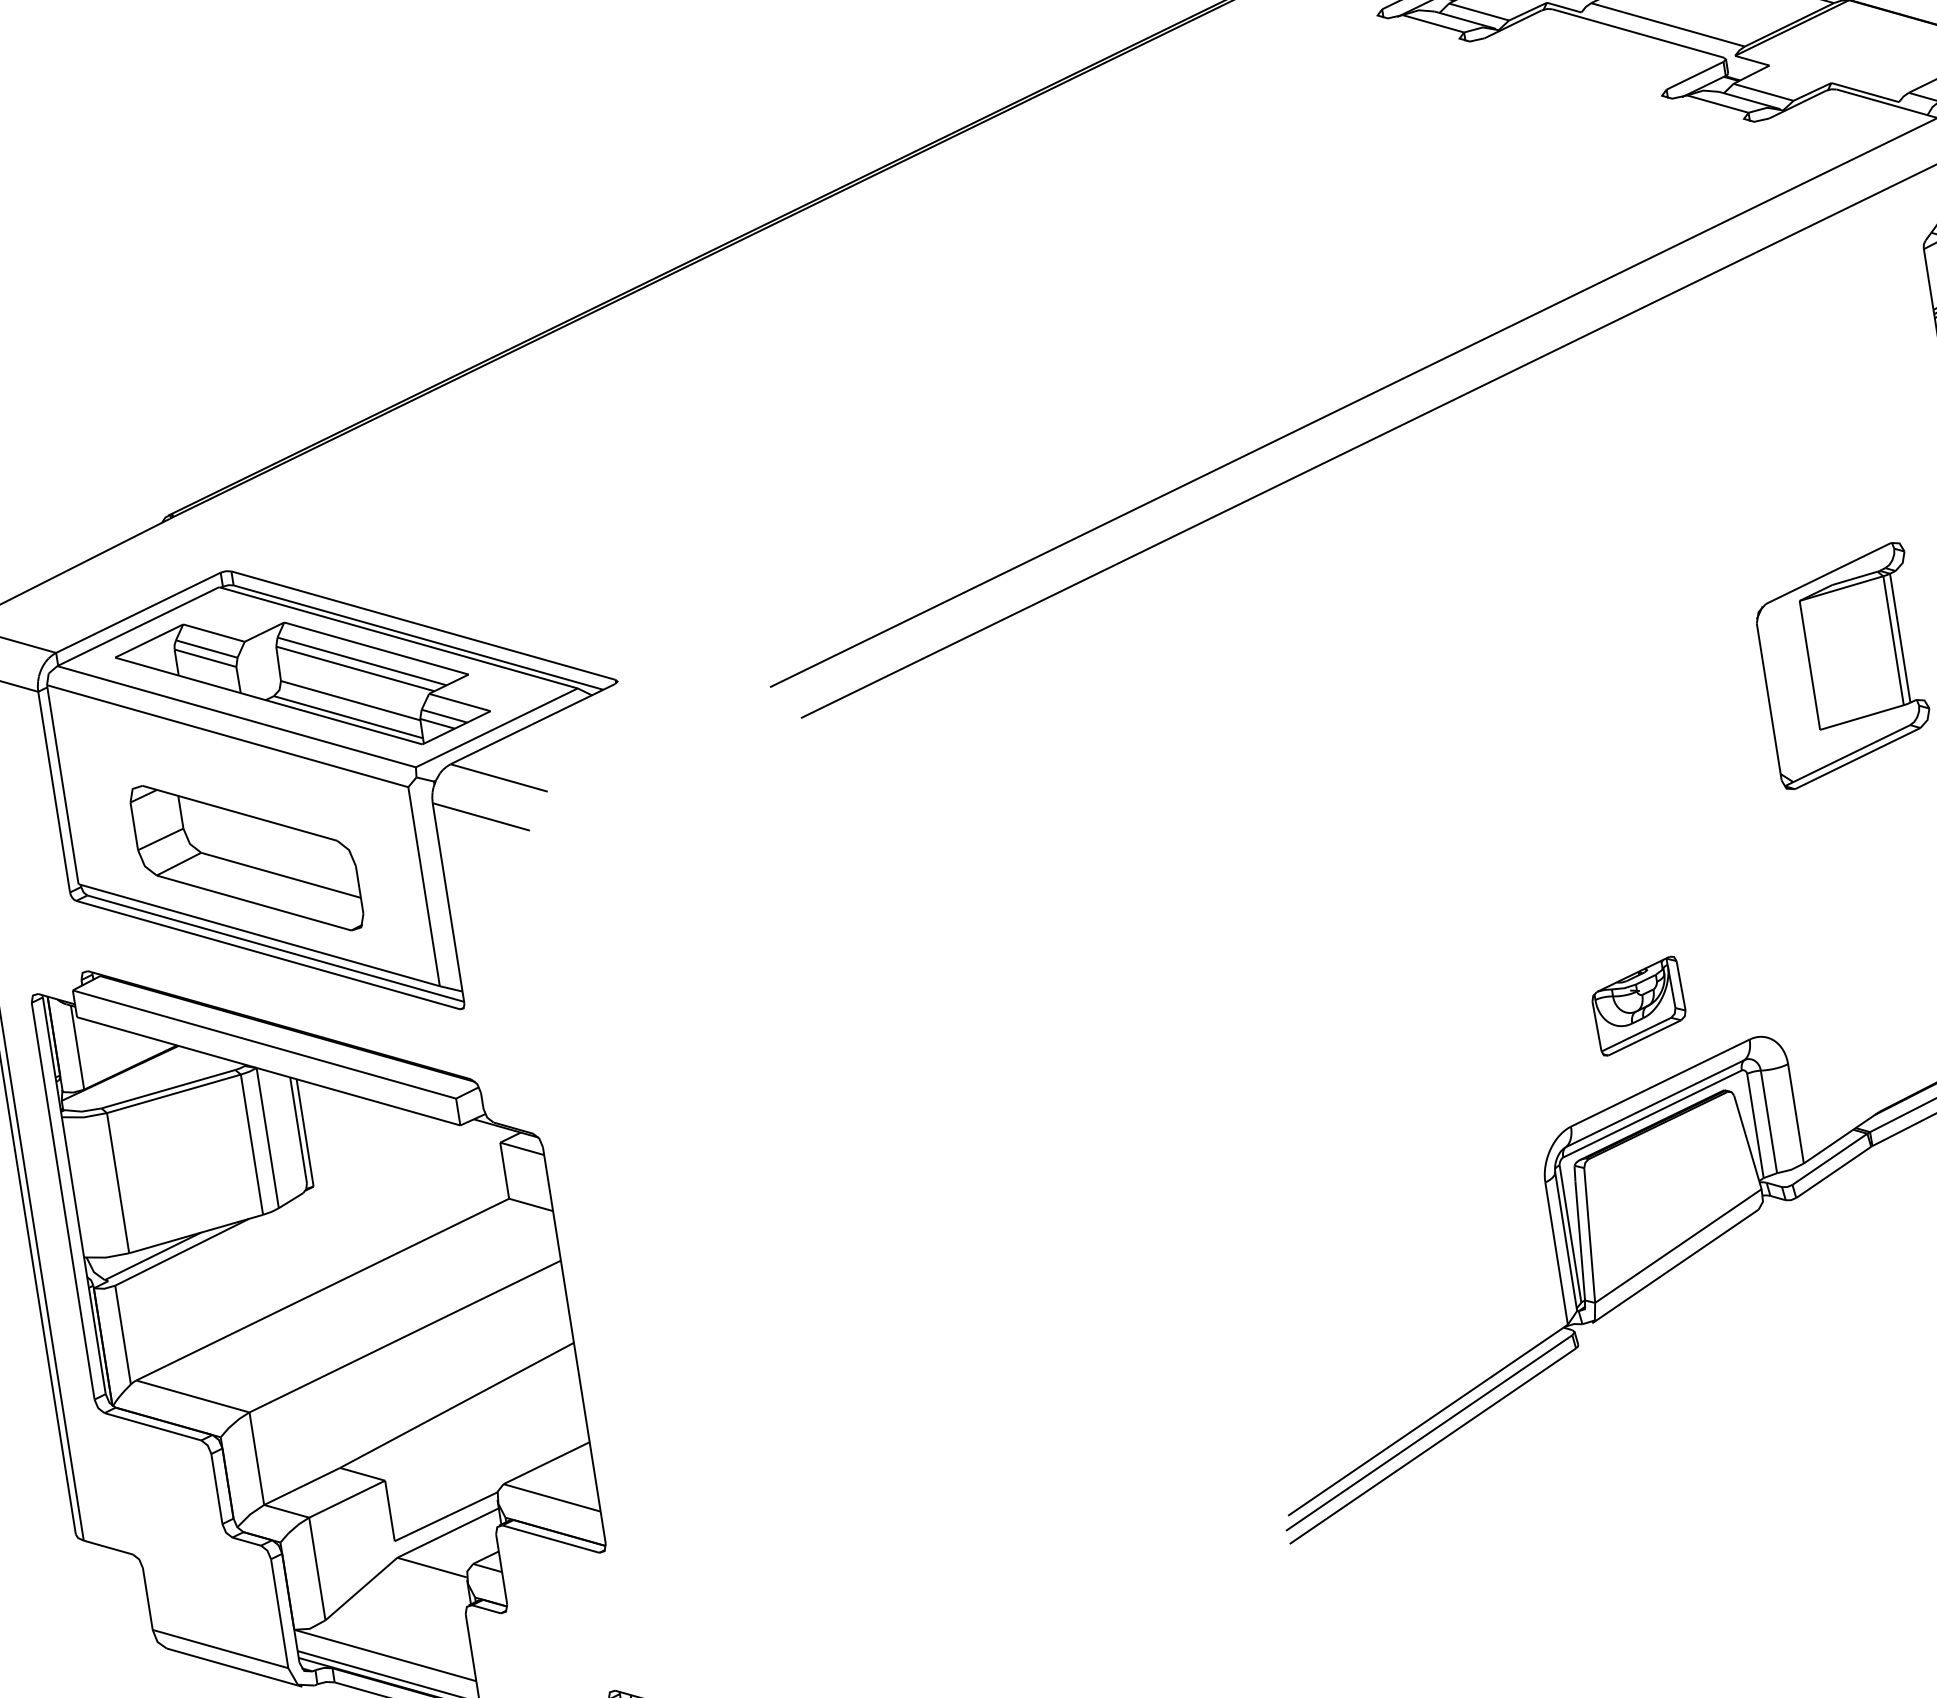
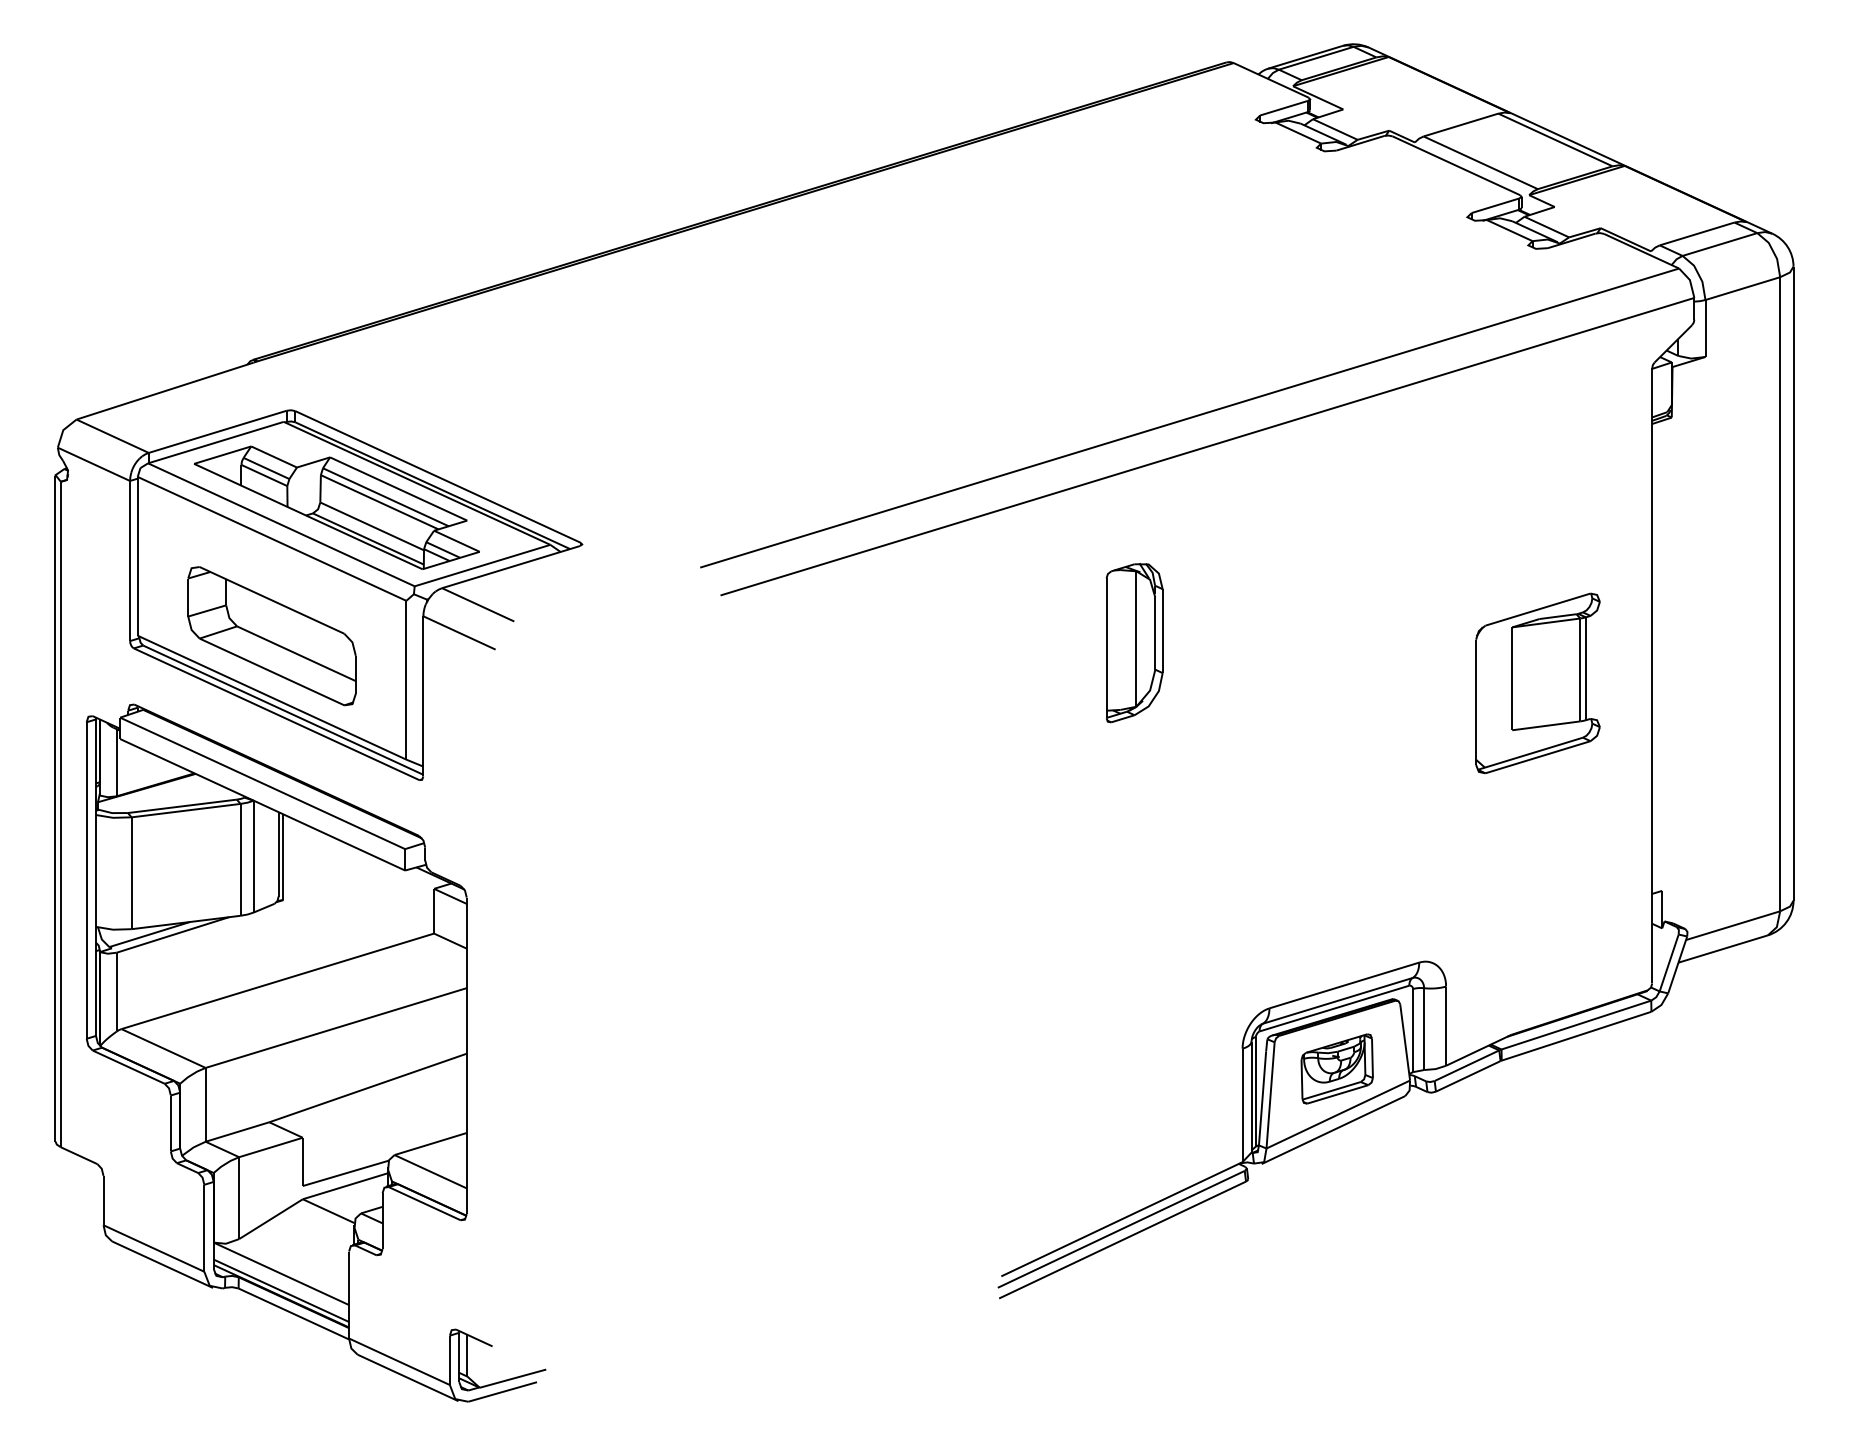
part: (1329, 696) -> (1134, 643), added
part: (1638, 1005) -> (1336, 1068), moved

